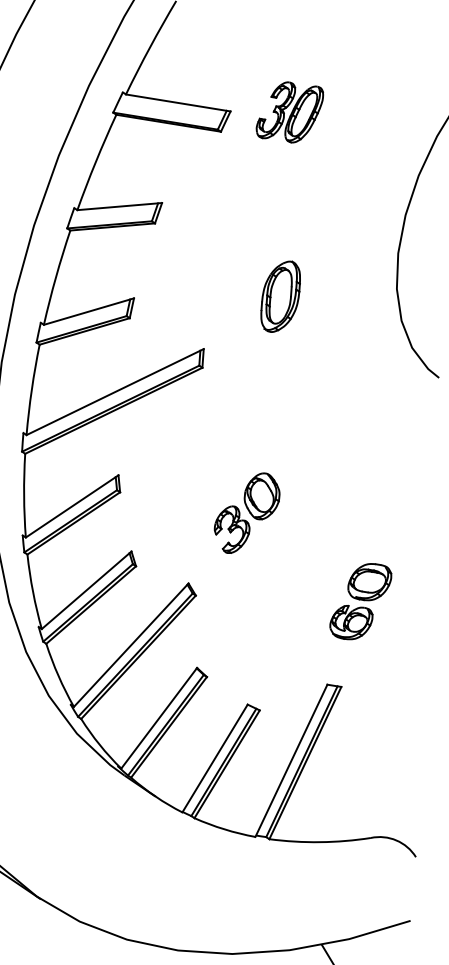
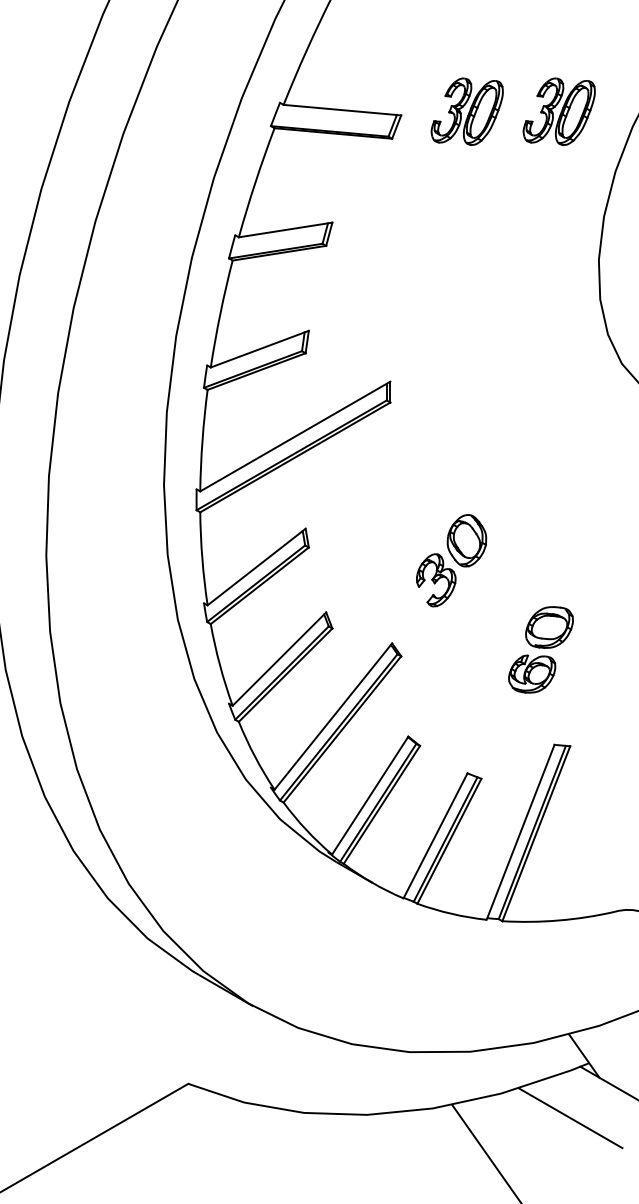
part: (371, 118) -> (558, 111), added
part: (280, 296) -> (471, 317), removed
part: (360, 601) -> (540, 649), moved

